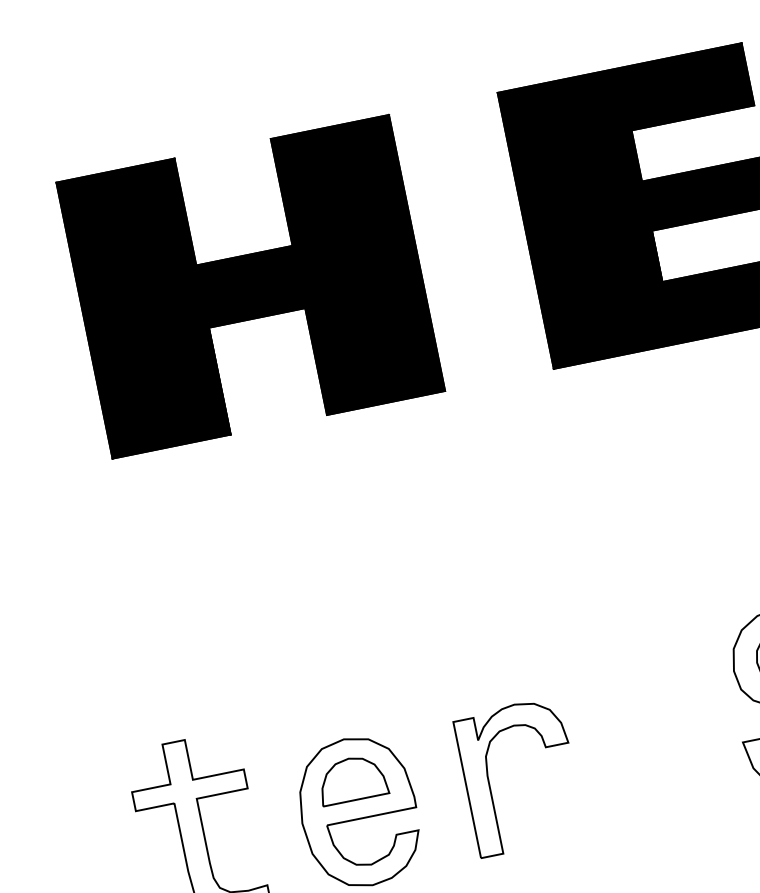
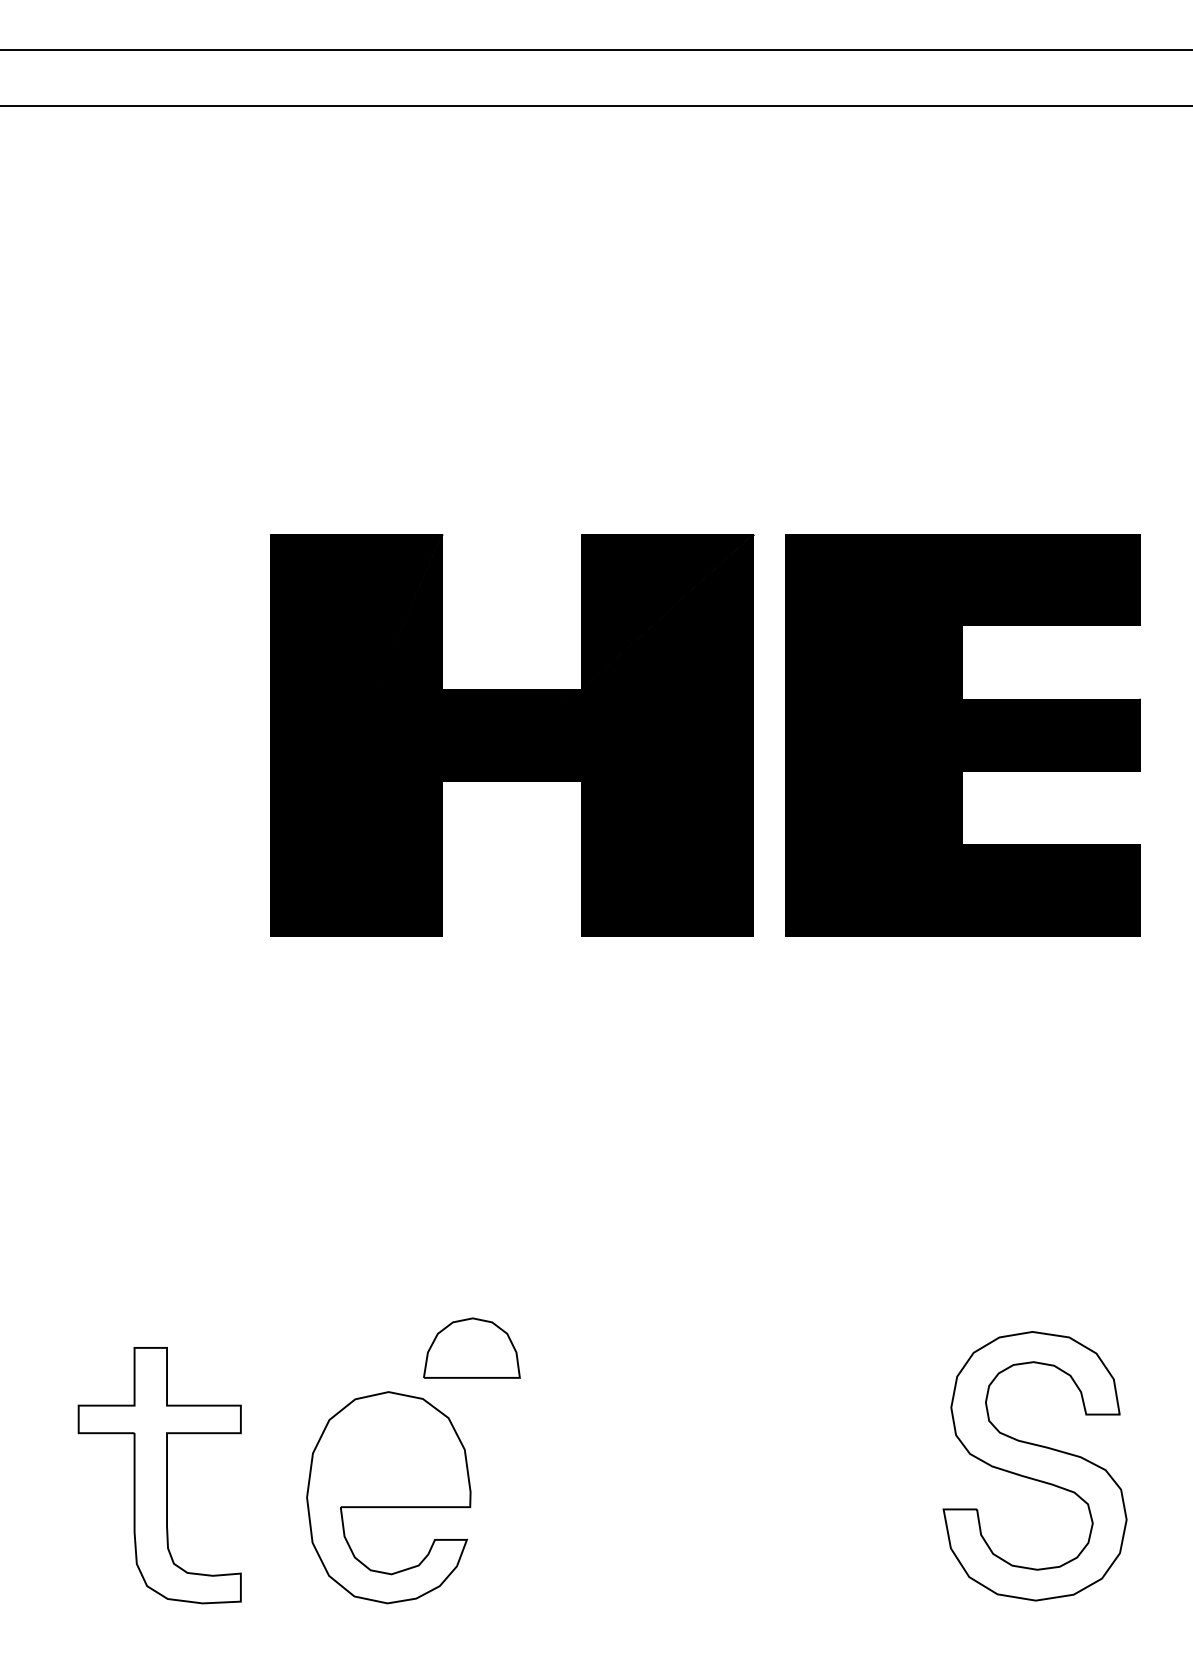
part: (250, 286) -> (512, 735), moved
part: (351, 778) -> (471, 1347), moved
part: (489, 783) -> (579, 1494), removed

